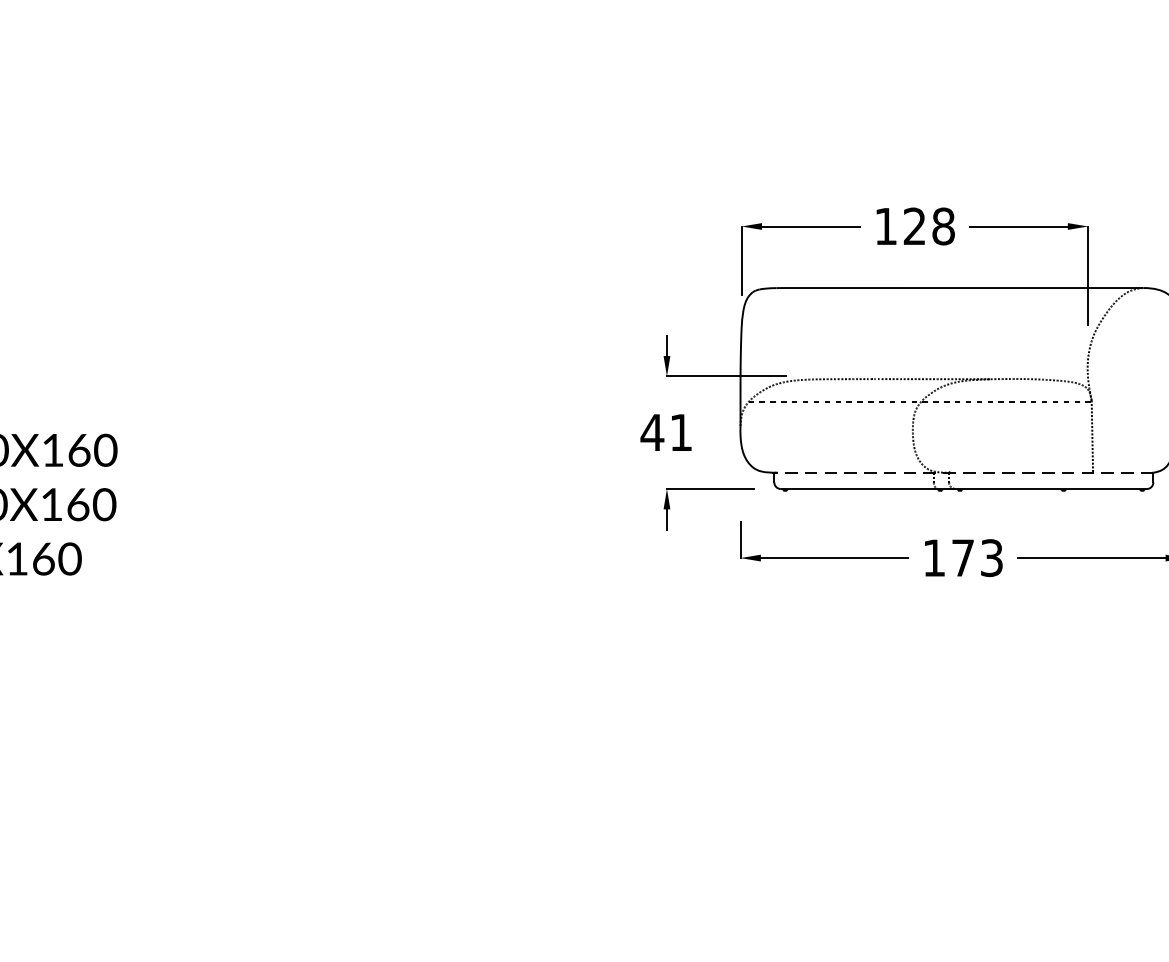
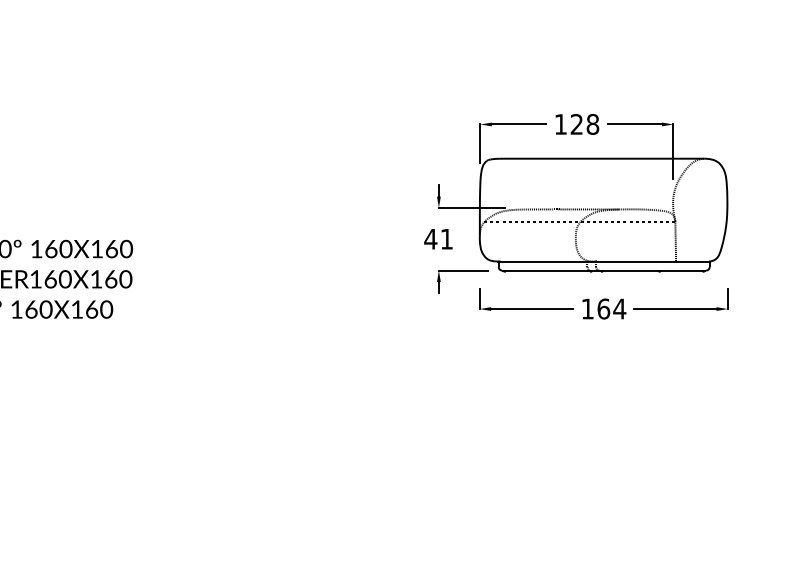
line: (962, 472) -> (603, 261), dashed -> solid
text: (976, 557) -> (611, 308), 173 -> 164

